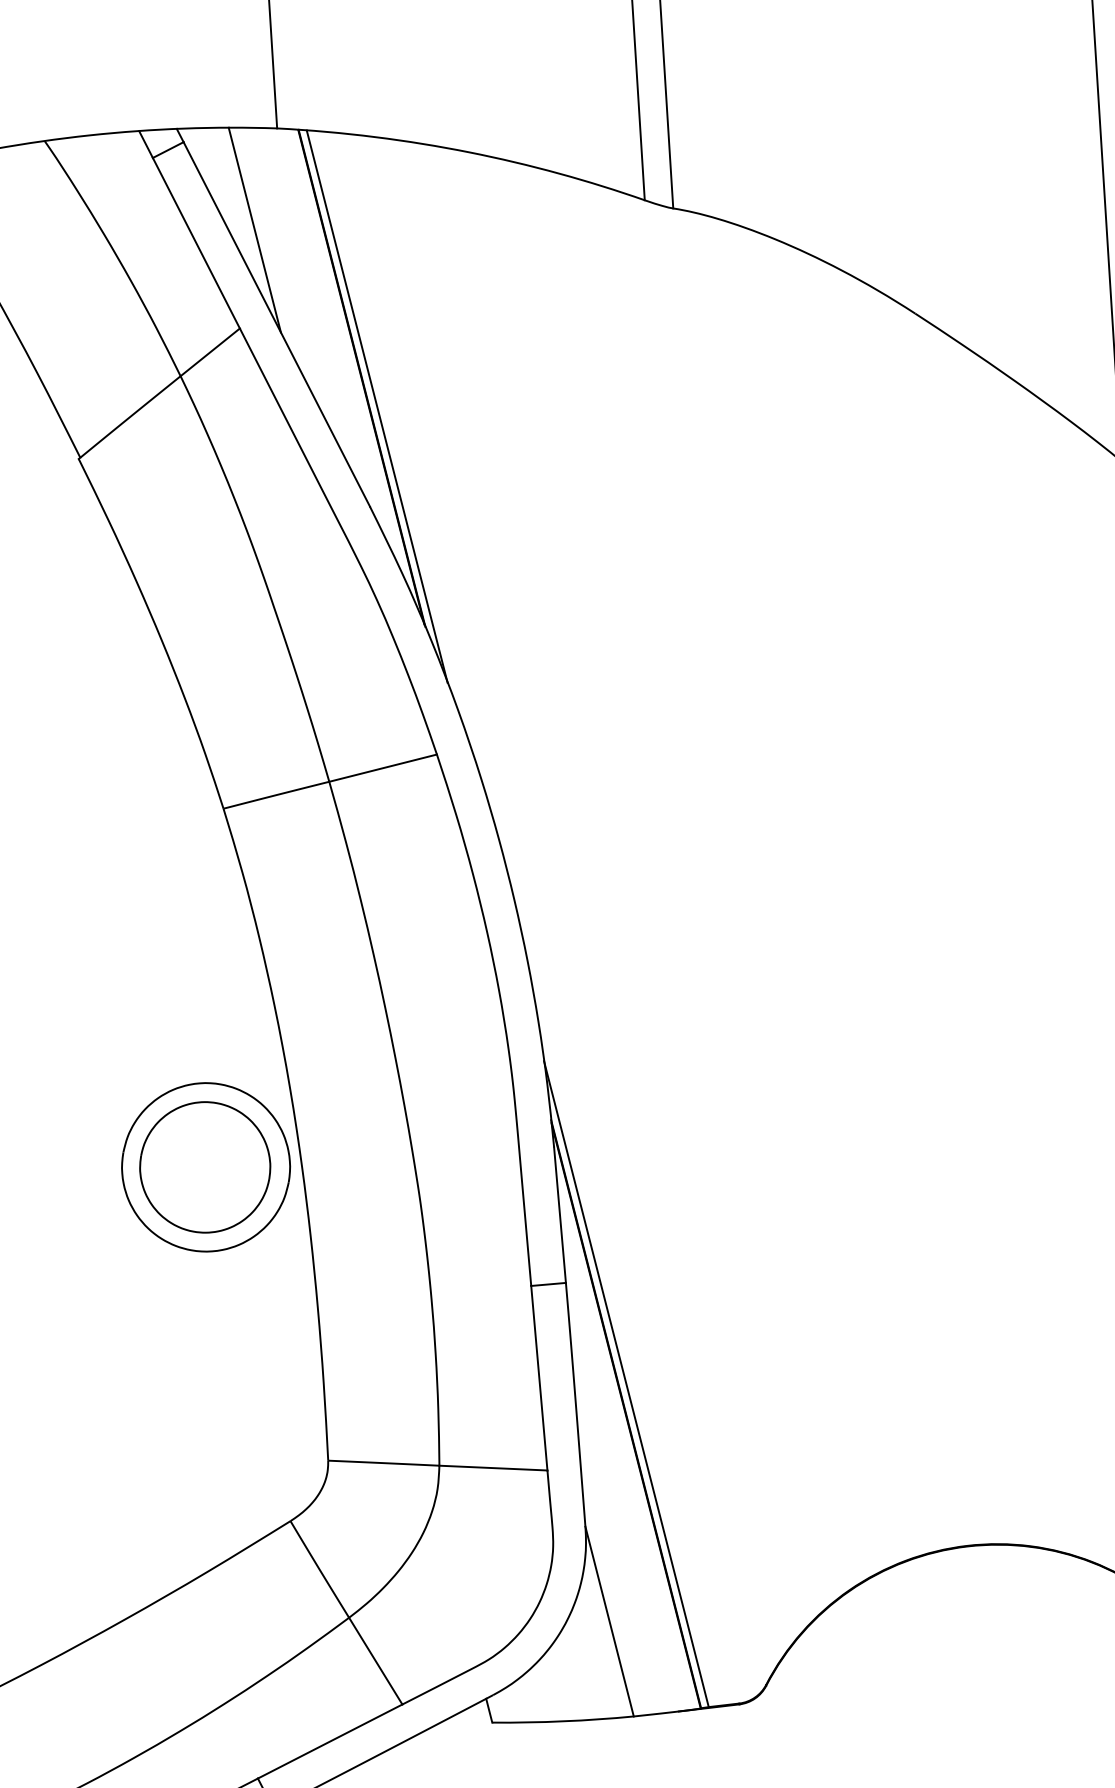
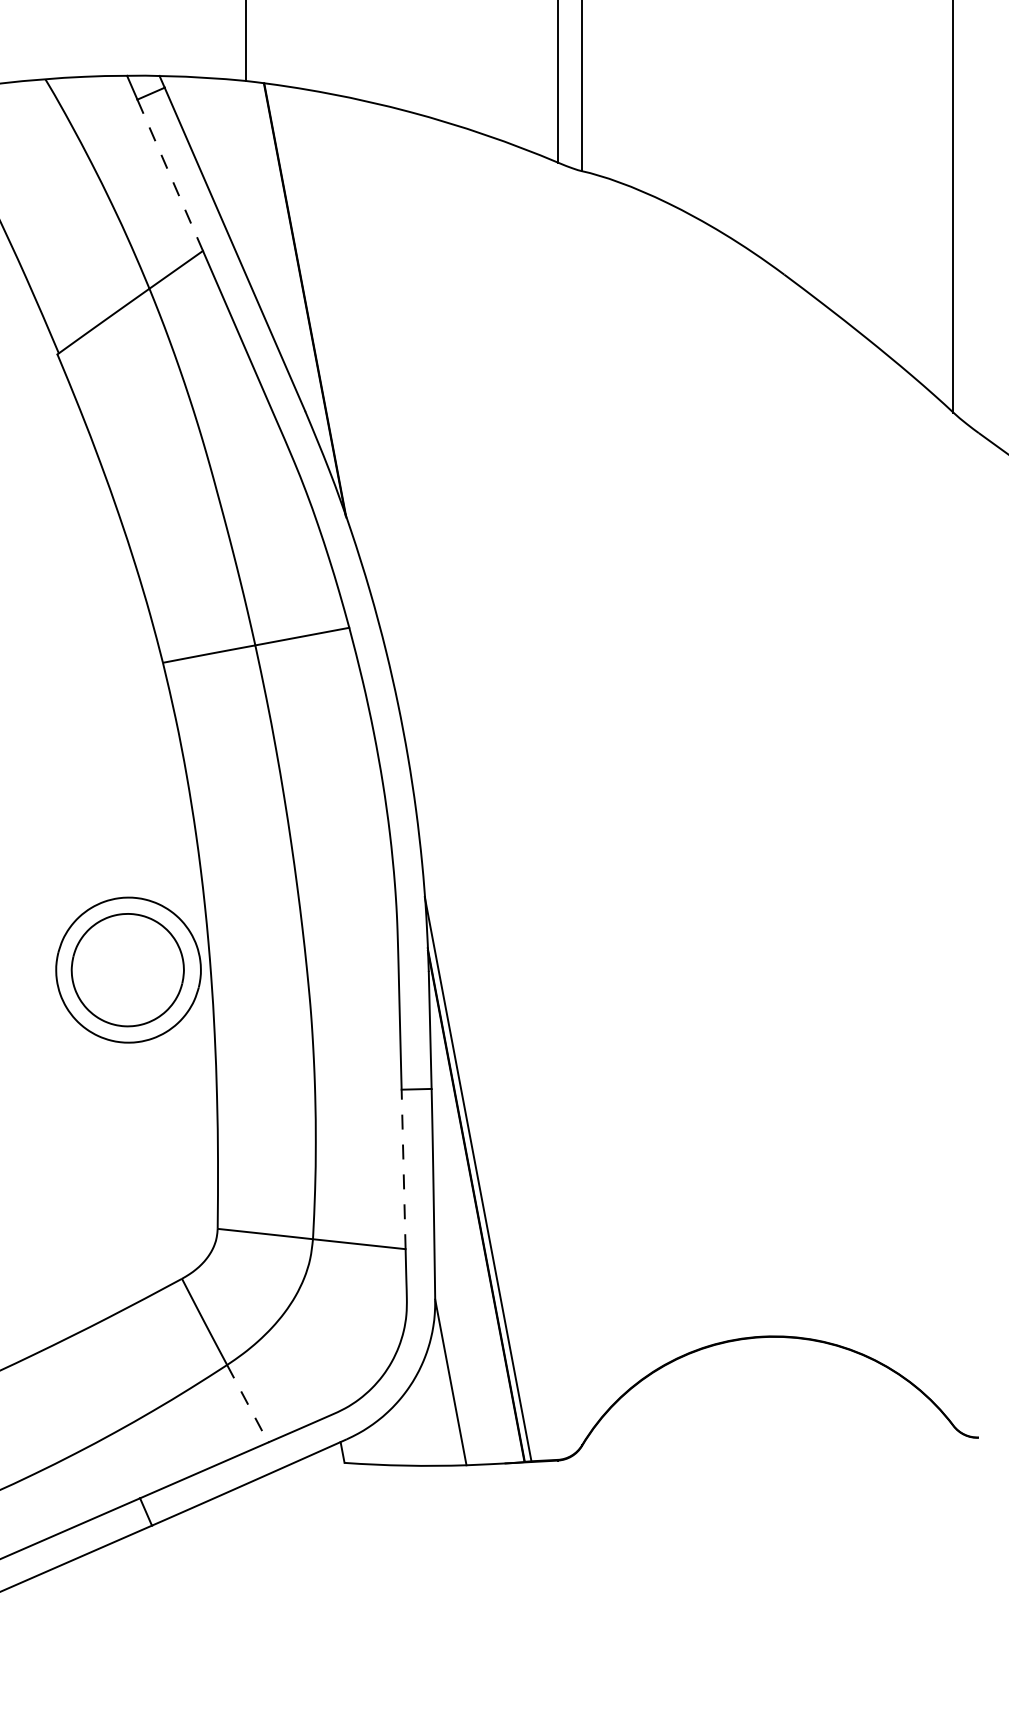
line: (255, 229) -> (221, 166), removed
line: (196, 242) -> (170, 174), solid -> dashed
line: (376, 406) -> (316, 325), removed
line: (539, 1378) -> (403, 1169), solid -> dashed
line: (375, 1660) -> (247, 1403), solid -> dashed

